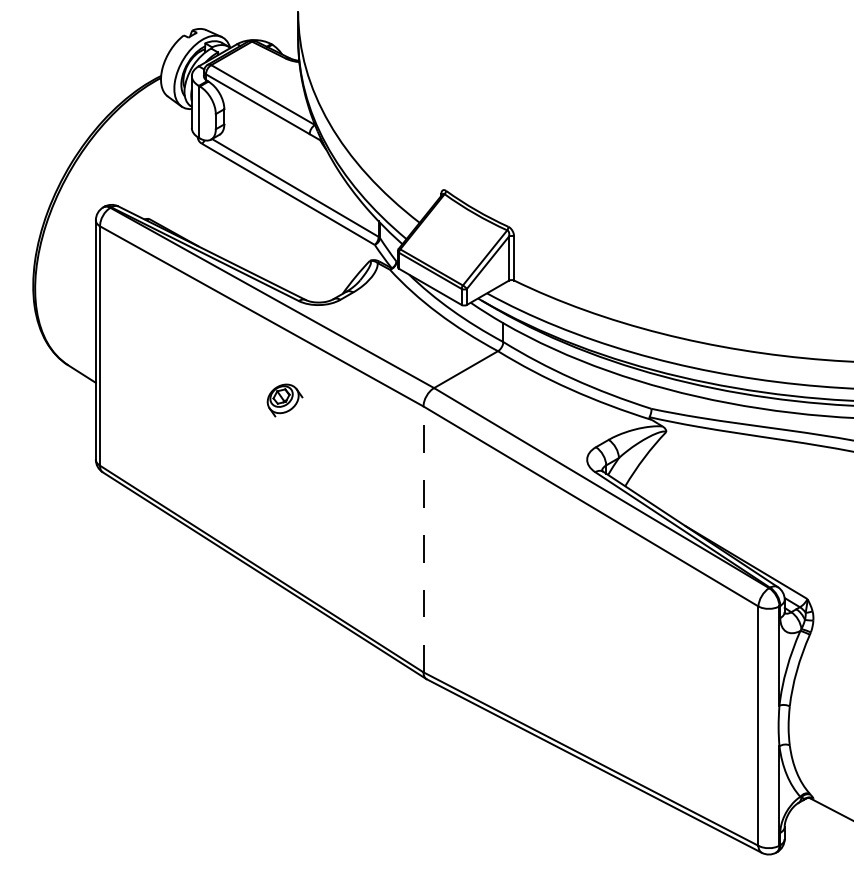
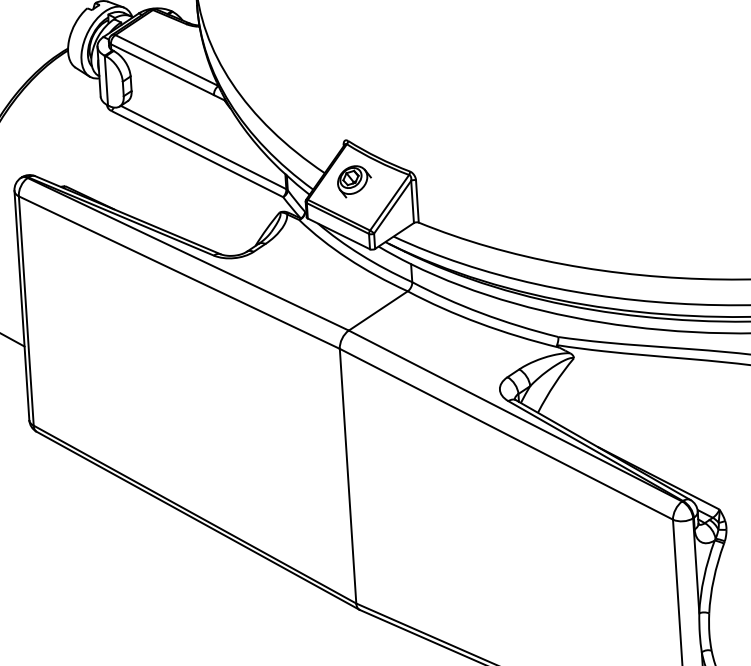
part: (284, 400) -> (354, 181), moved
line: (423, 539) -> (348, 476), dashed -> solid

